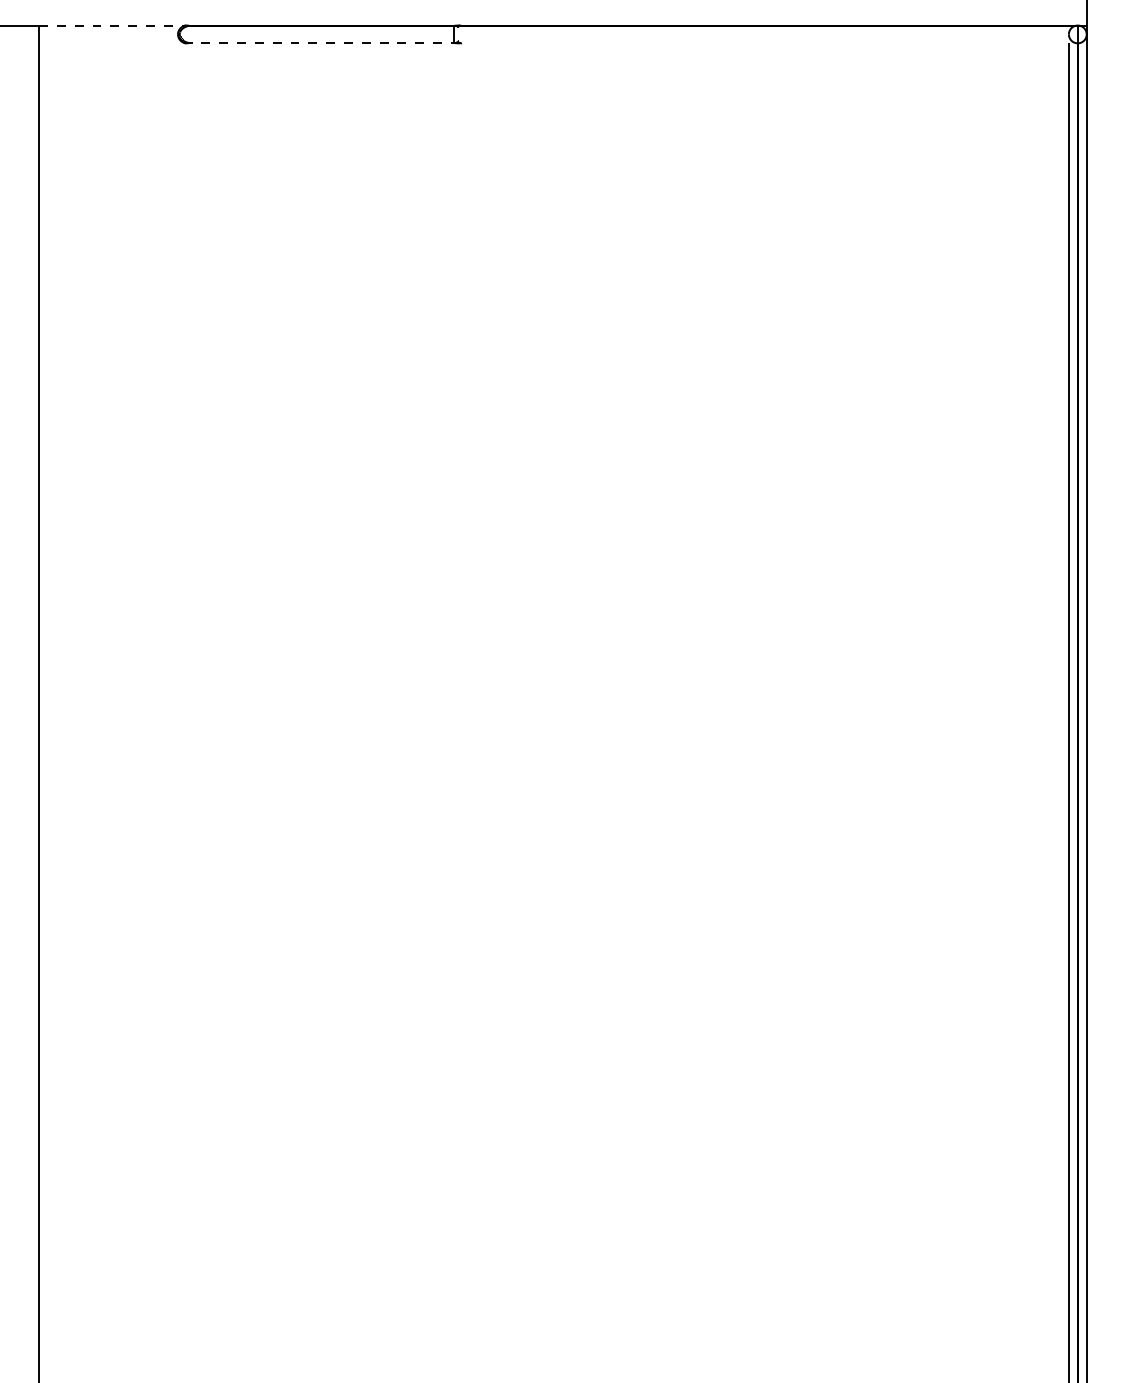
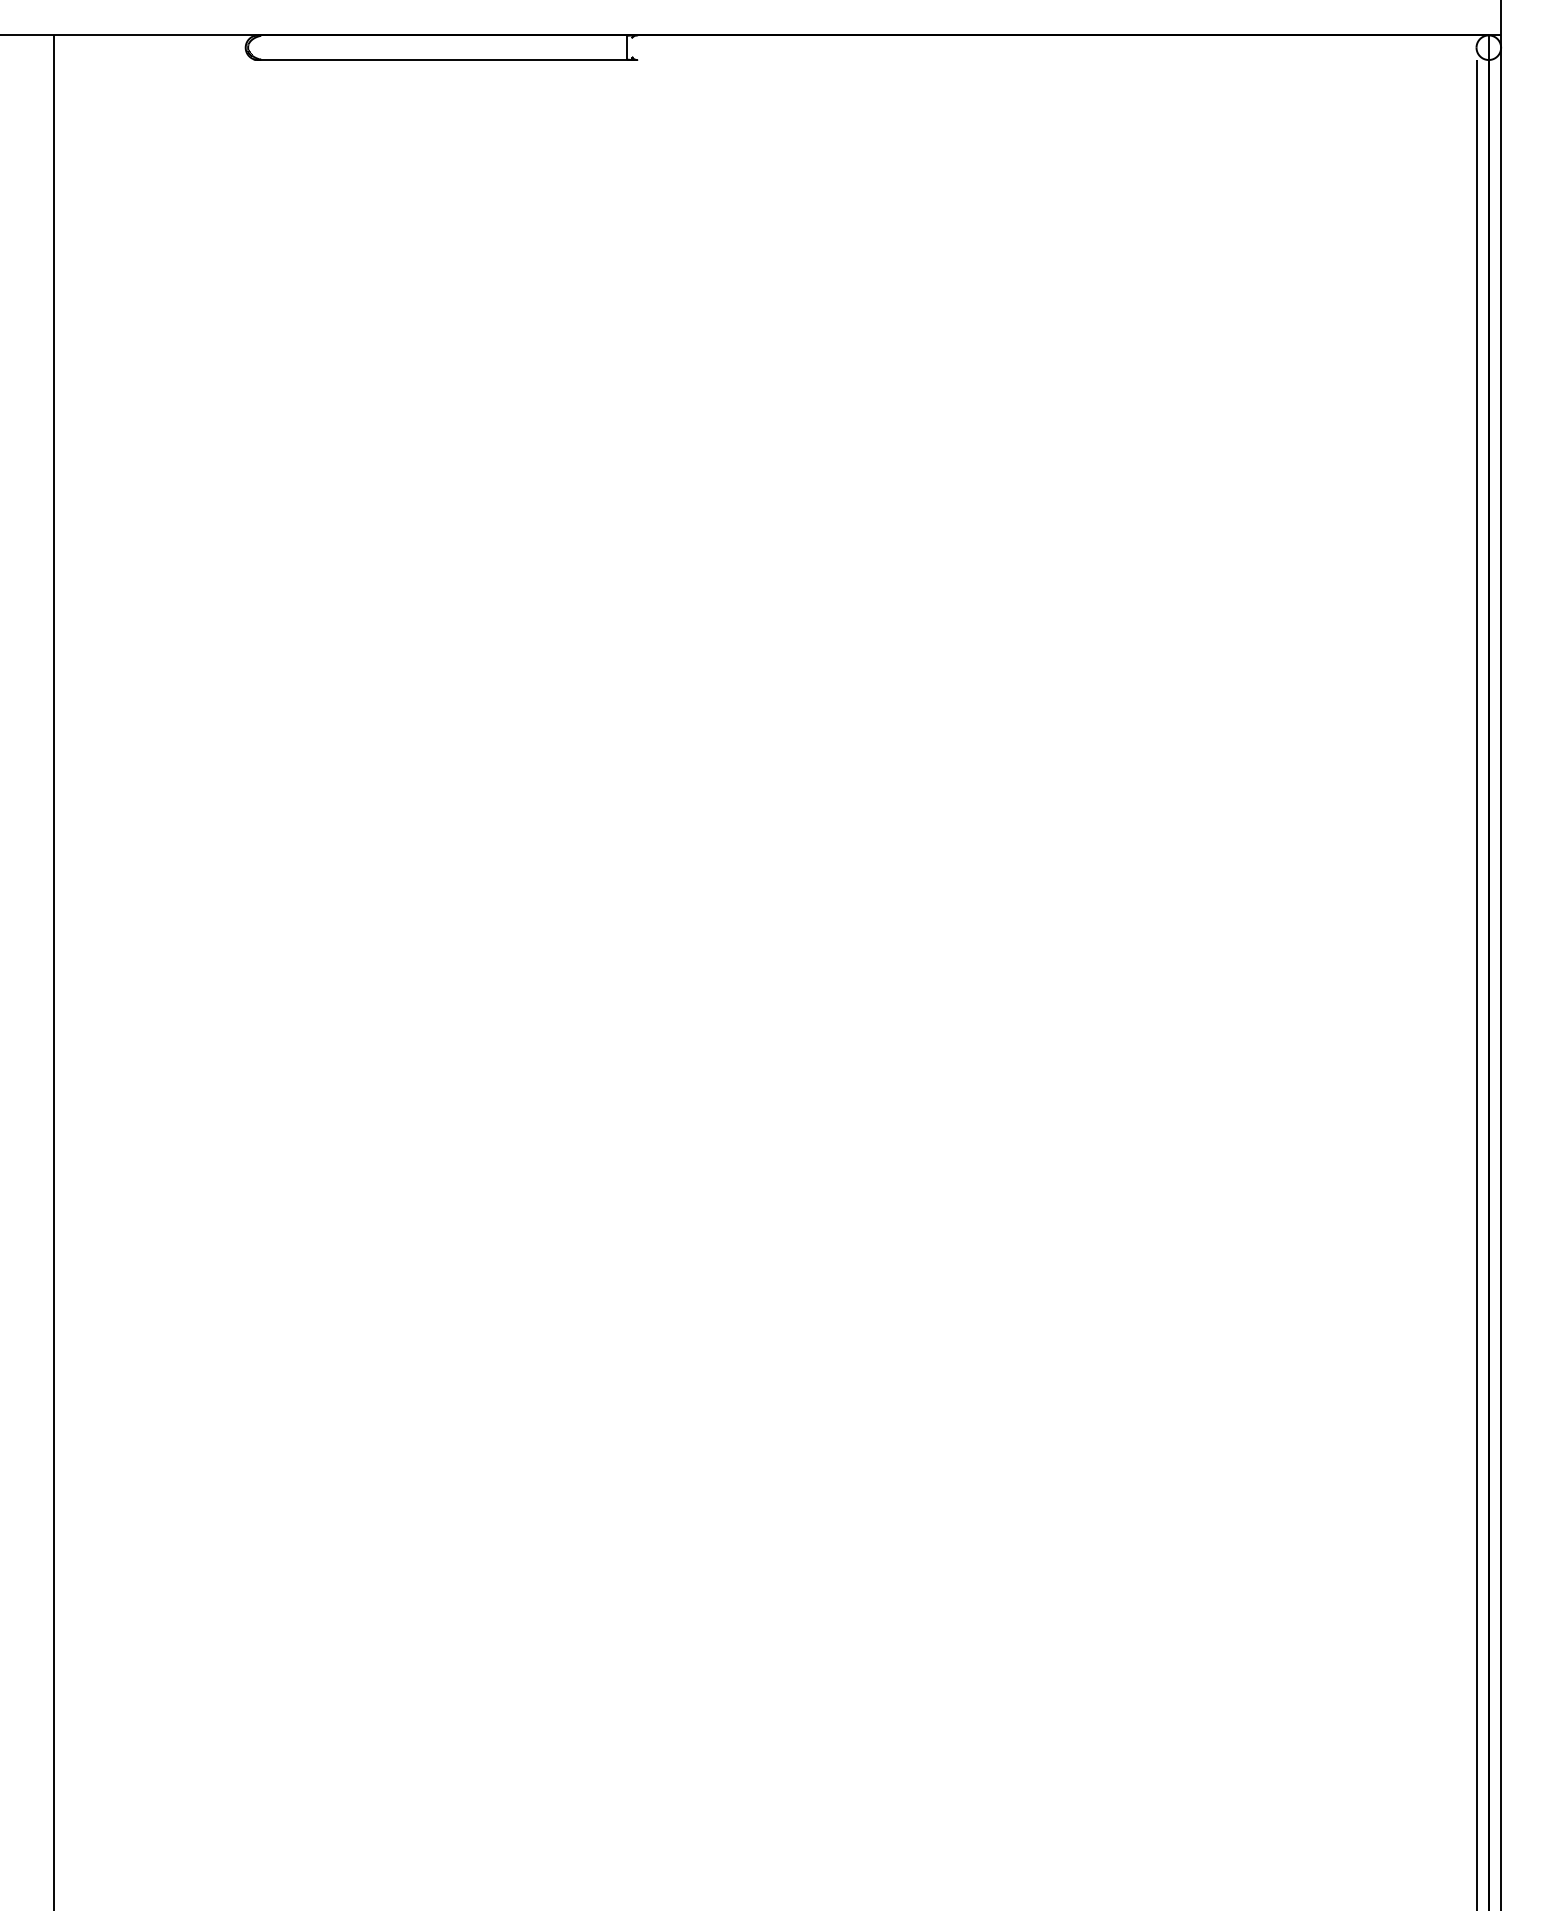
line: (112, 25) -> (155, 35), dashed -> solid
line: (322, 43) -> (445, 60), dashed -> solid

